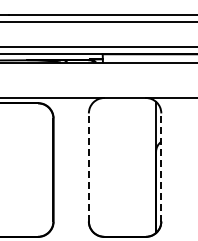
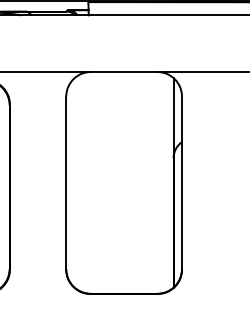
line: (88, 167) -> (65, 183), dashed -> solid
line: (161, 167) -> (182, 183), dashed -> solid

